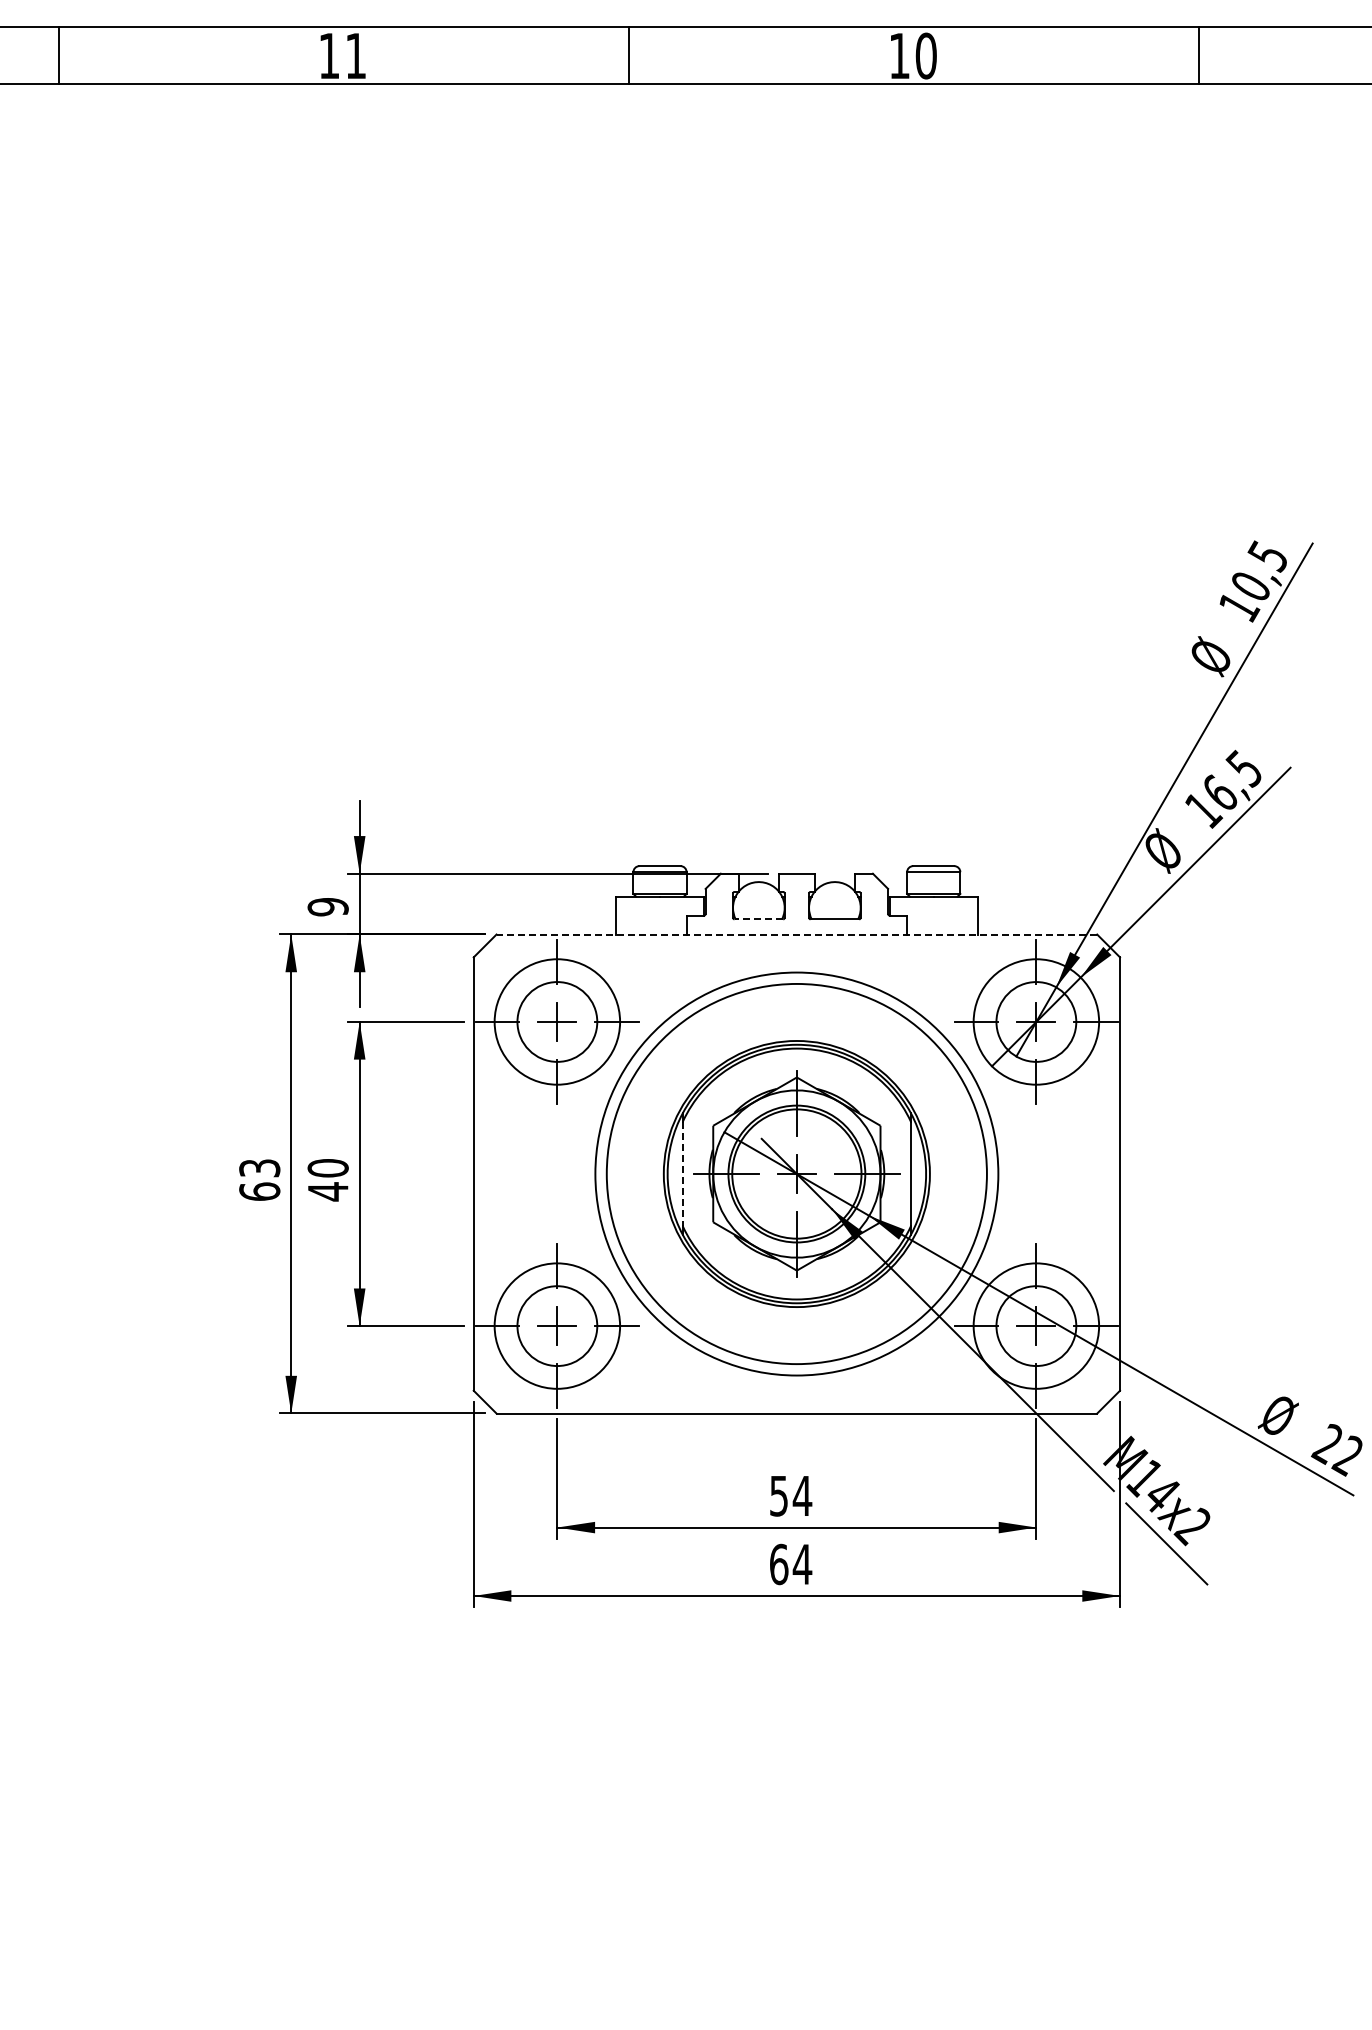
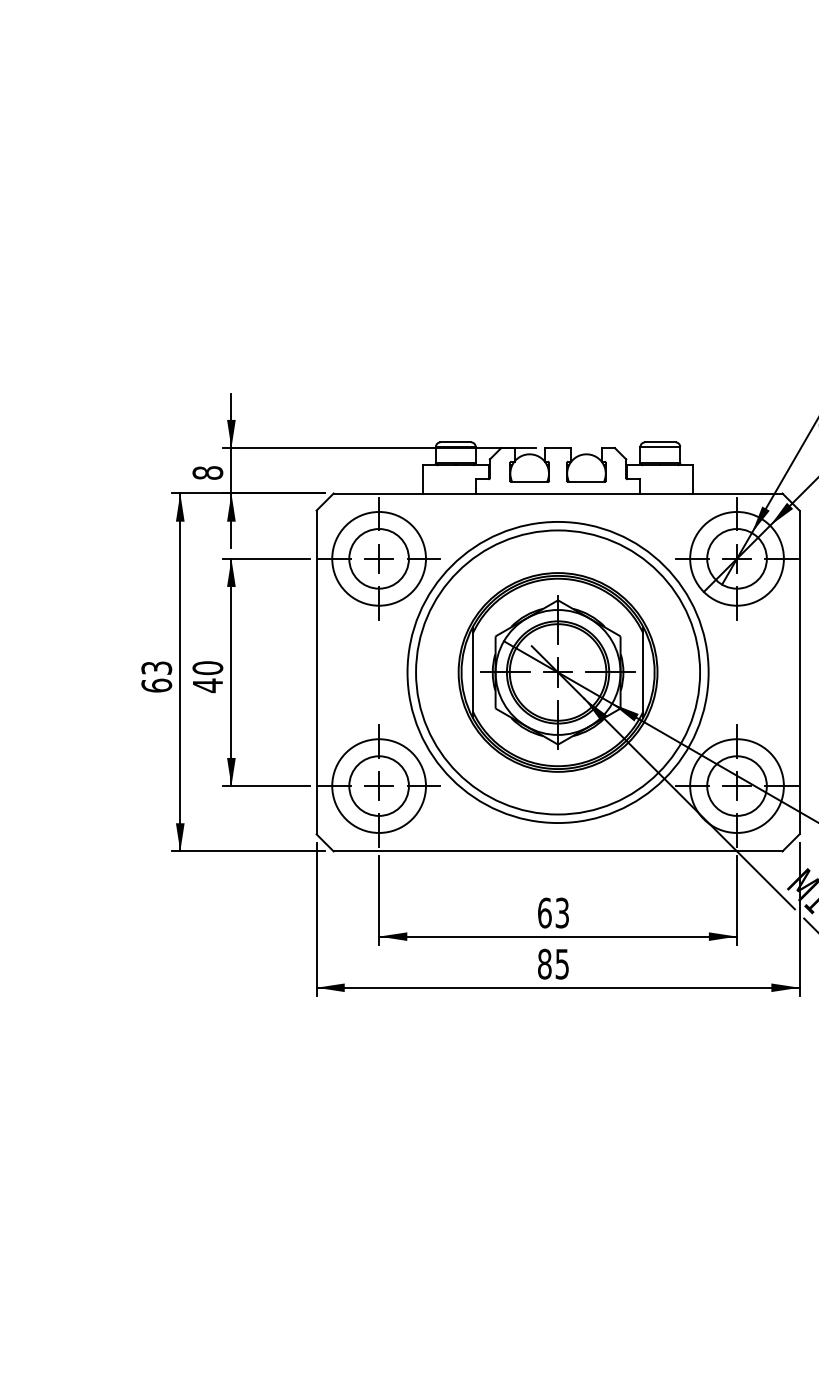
text: (327, 906) -> (207, 472), 9 -> 8
line: (758, 919) -> (529, 482), dashed -> solid
line: (796, 934) -> (557, 493), dashed -> solid
line: (682, 1174) -> (472, 672), dashed -> solid
text: (791, 1495) -> (554, 912), 54 -> 63
text: (791, 1564) -> (554, 964), 64 -> 85

